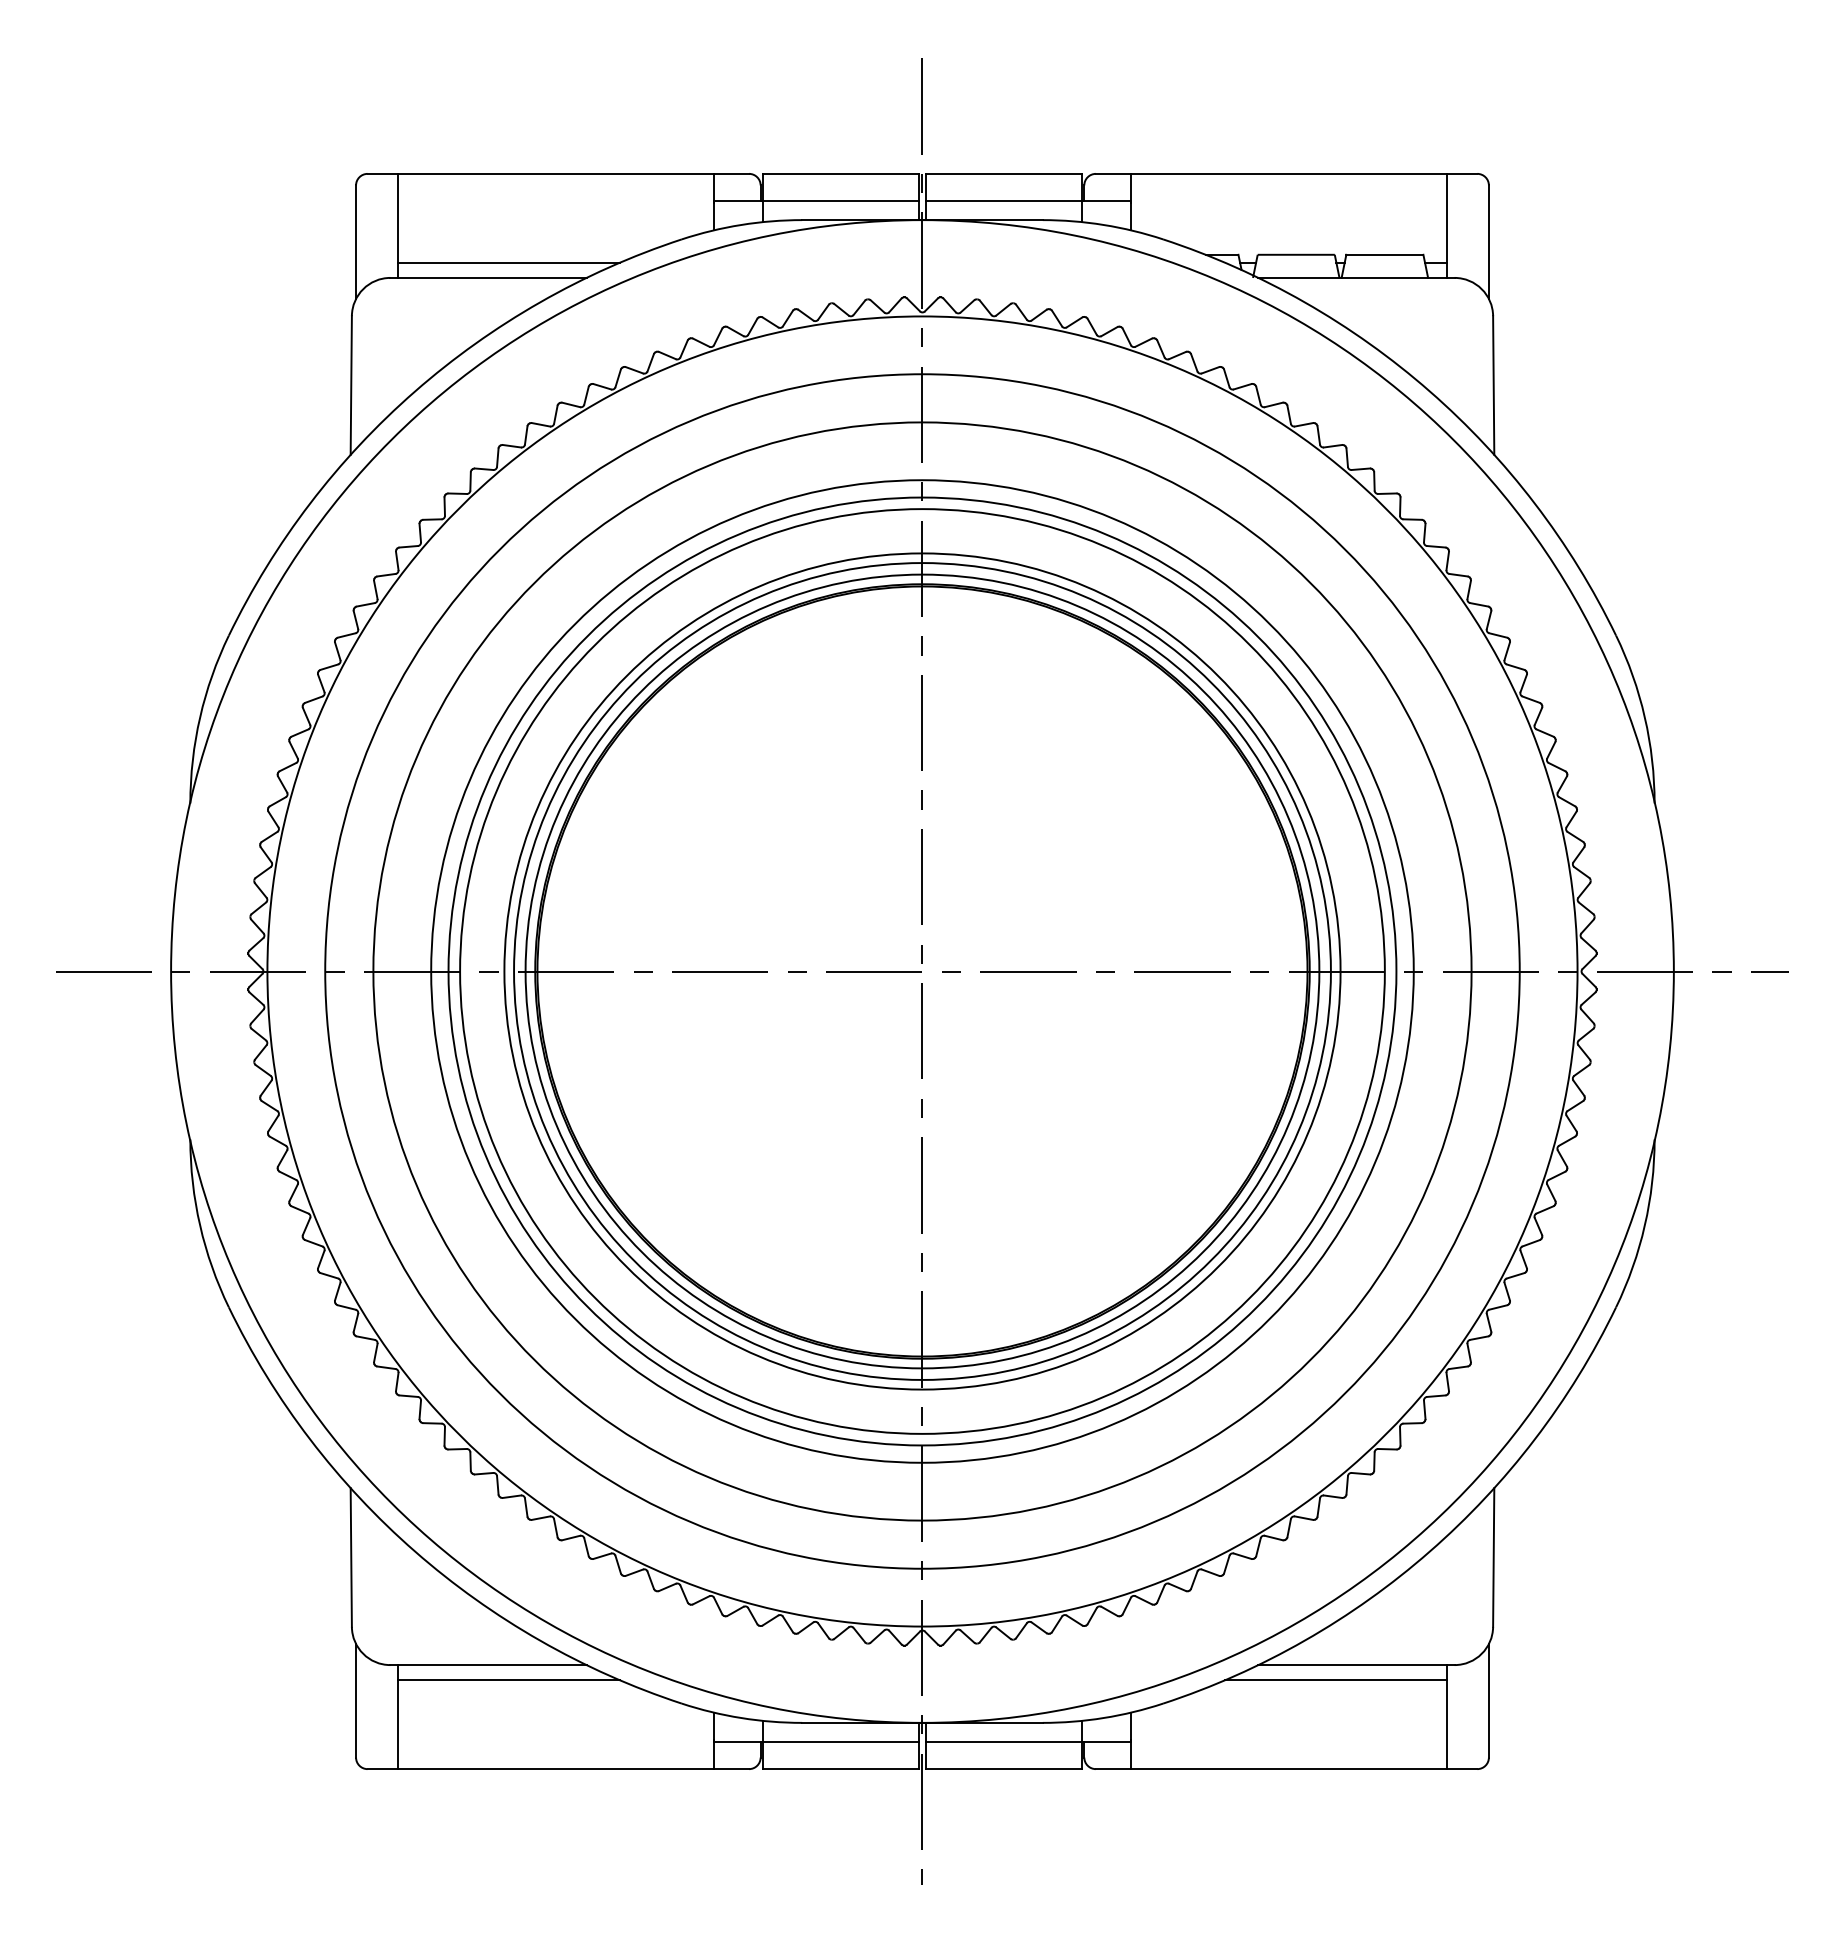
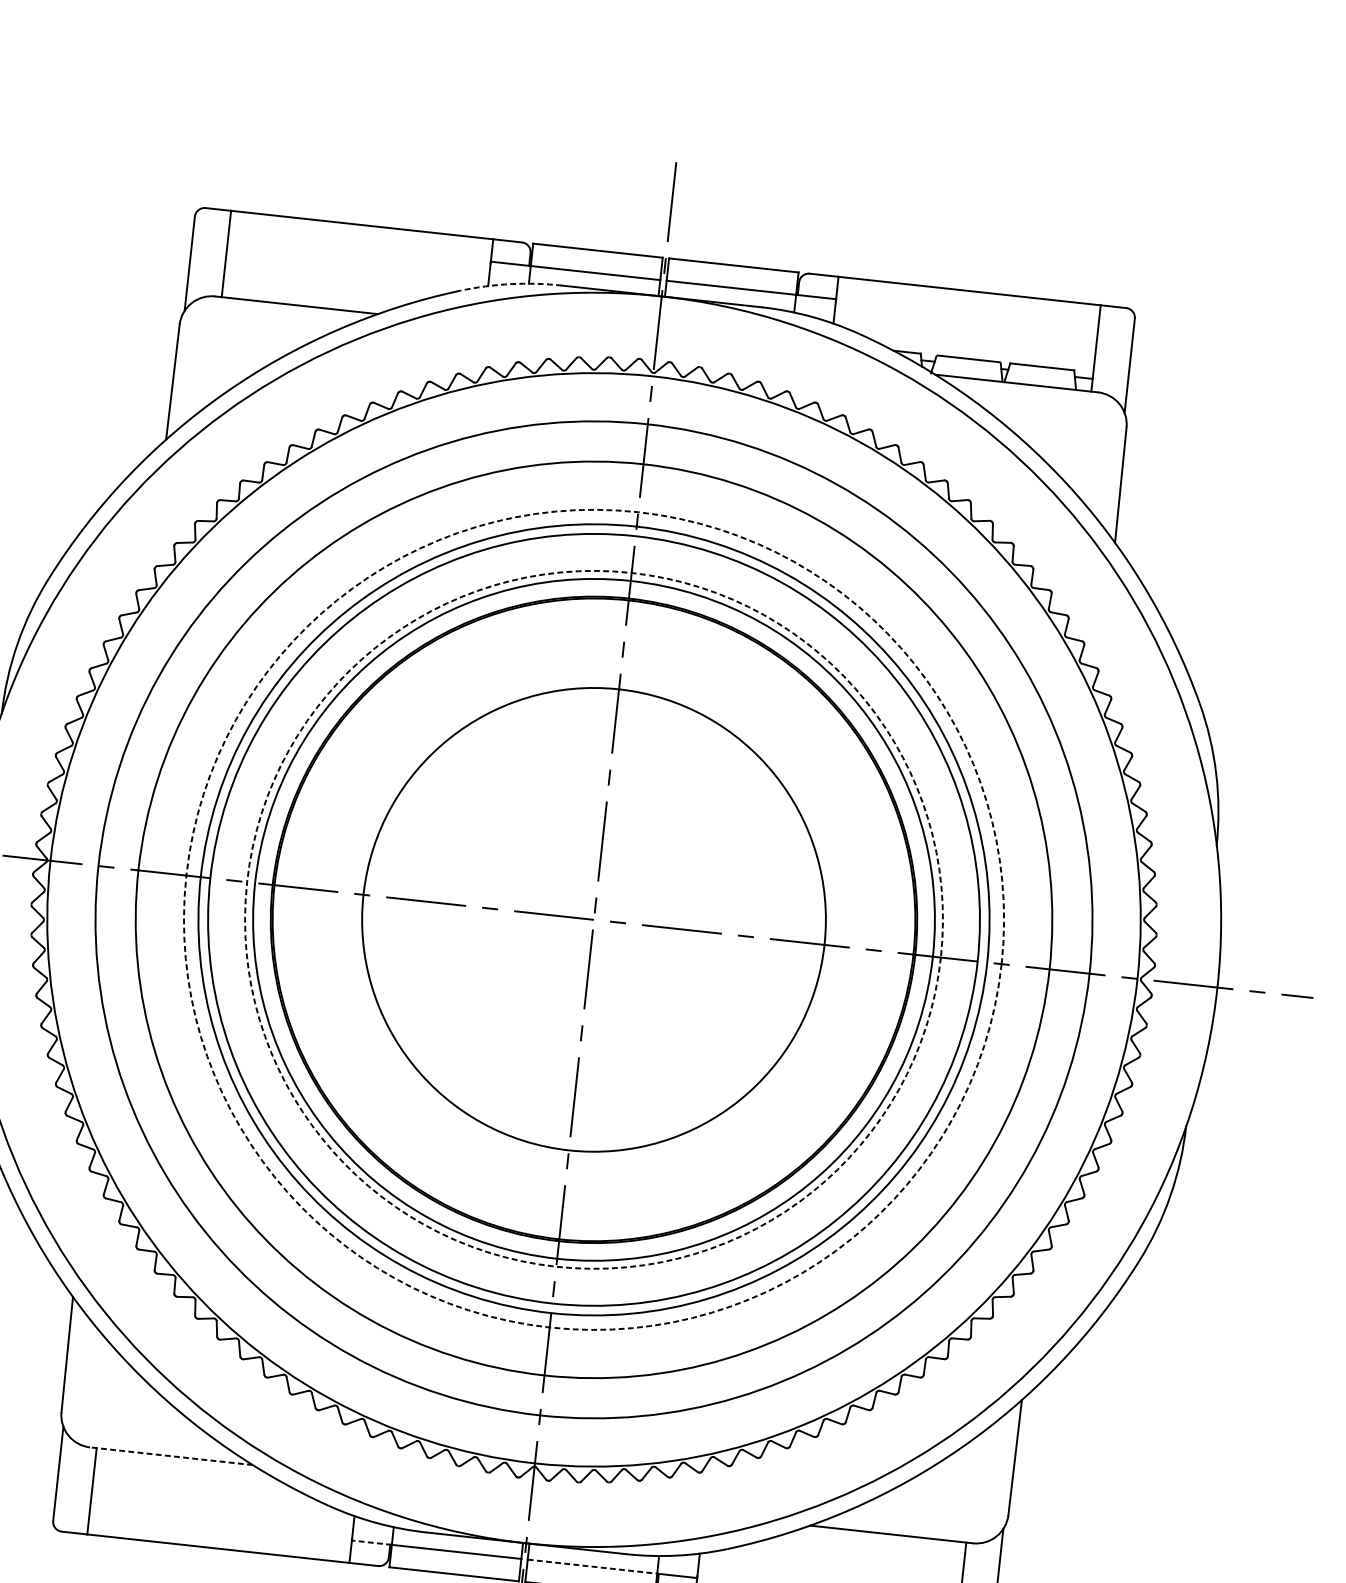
arc: (741, 224) -> (511, 283), solid -> dashed
line: (509, 262) -> (315, 294), removed
circle: (922, 971) -> (594, 919), size x0.7
circle: (922, 971) -> (594, 919), solid -> dashed
circle: (922, 971) -> (594, 919), solid -> dashed
line: (488, 1665) -> (171, 1456), solid -> dashed
line: (509, 1680) -> (187, 1470), removed
line: (1335, 1680) -> (872, 1545), removed
line: (738, 1742) -> (371, 1542), solid -> dashed
line: (1004, 1742) -> (592, 1566), solid -> dashed

